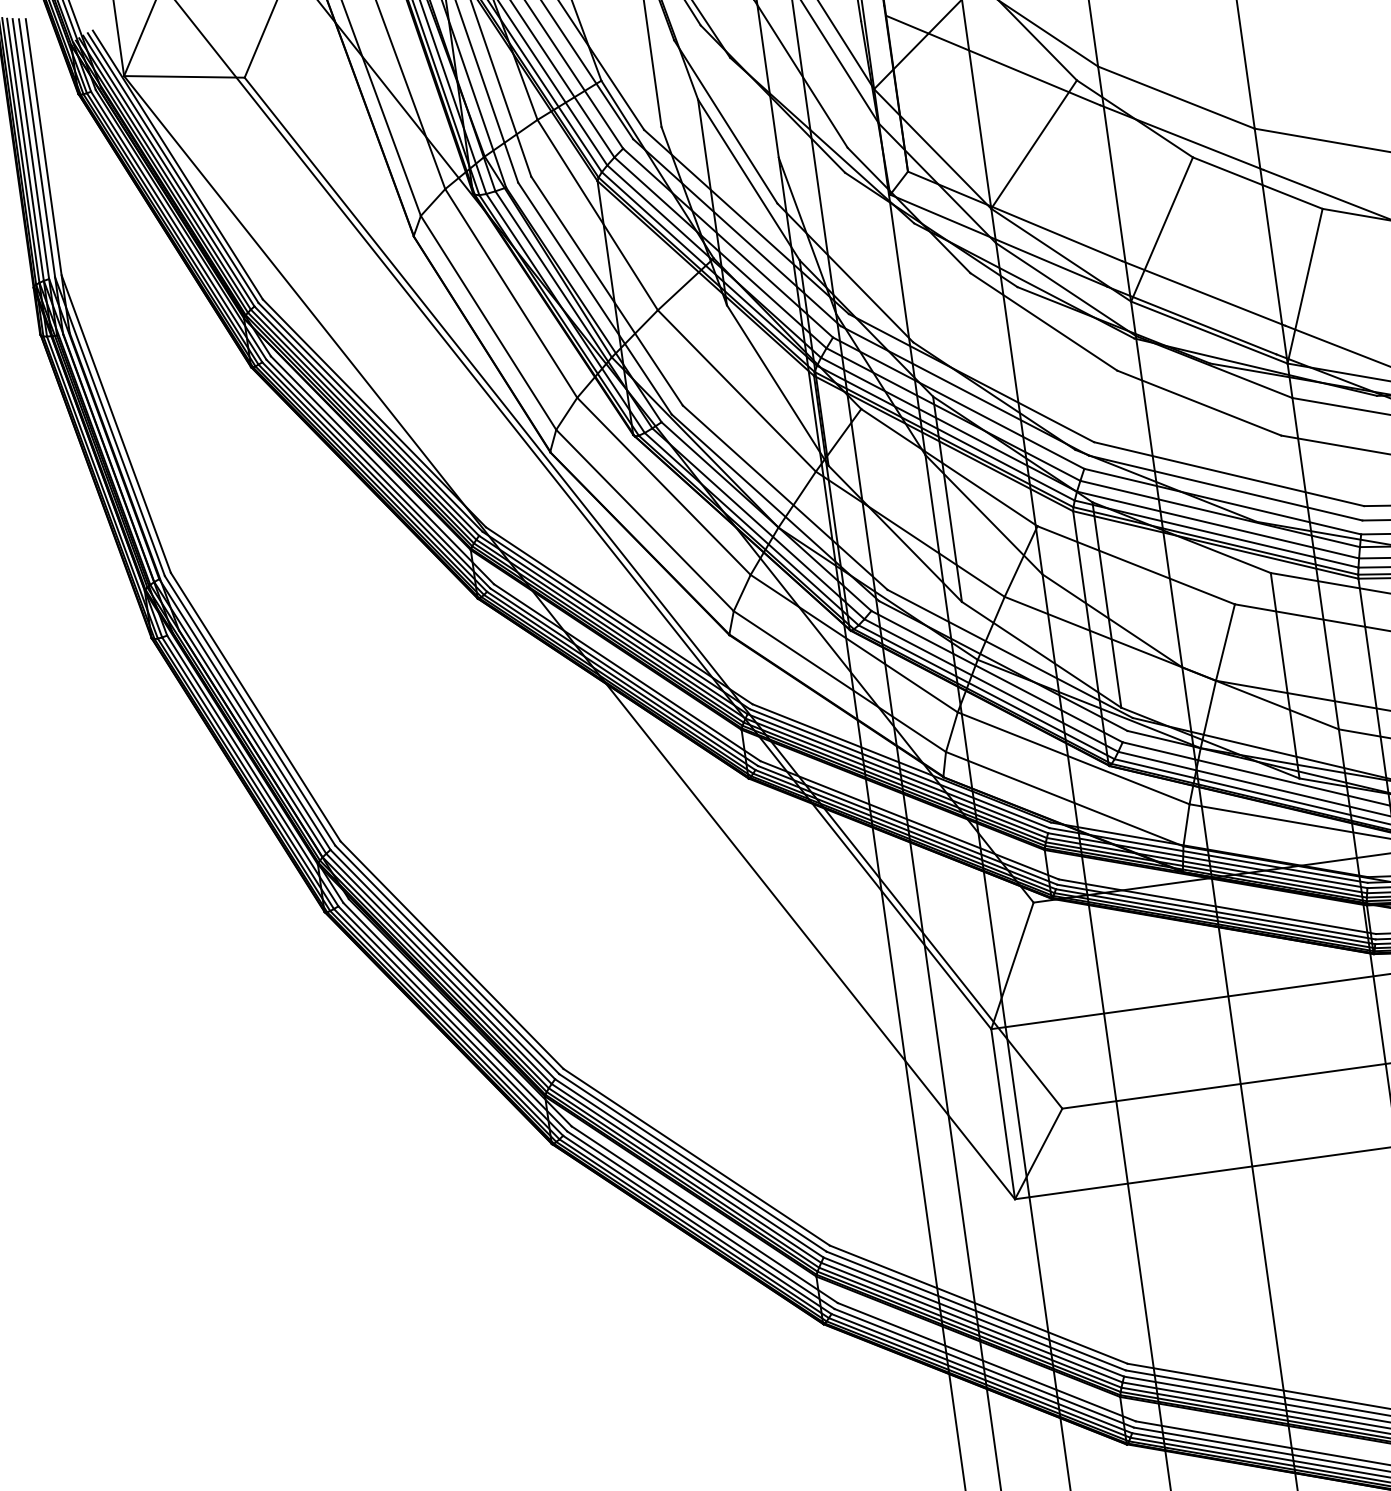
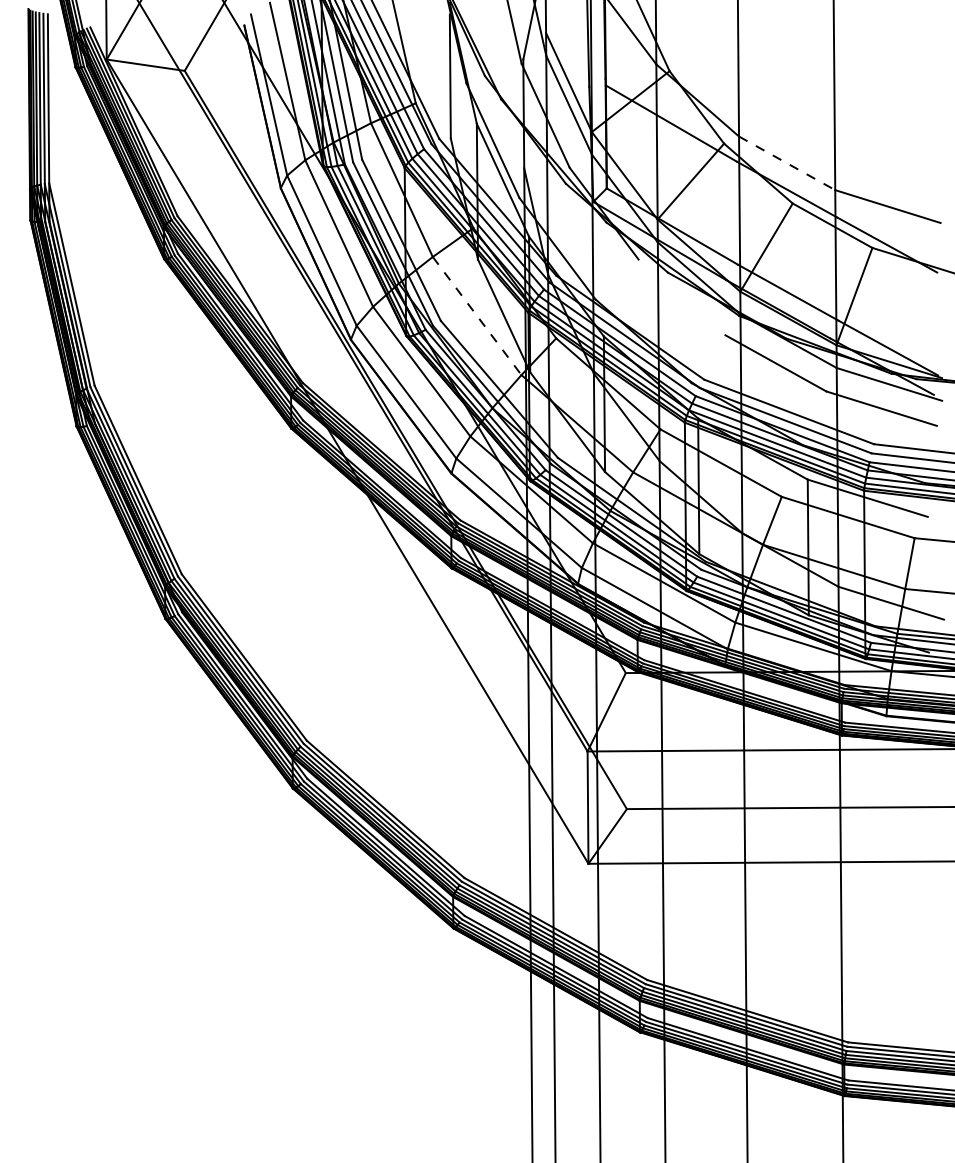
line: (1176, 97) -> (787, 163), solid -> dashed
line: (1043, 322) -> (681, 297), removed
line: (737, 391) -> (477, 316), solid -> dashed

